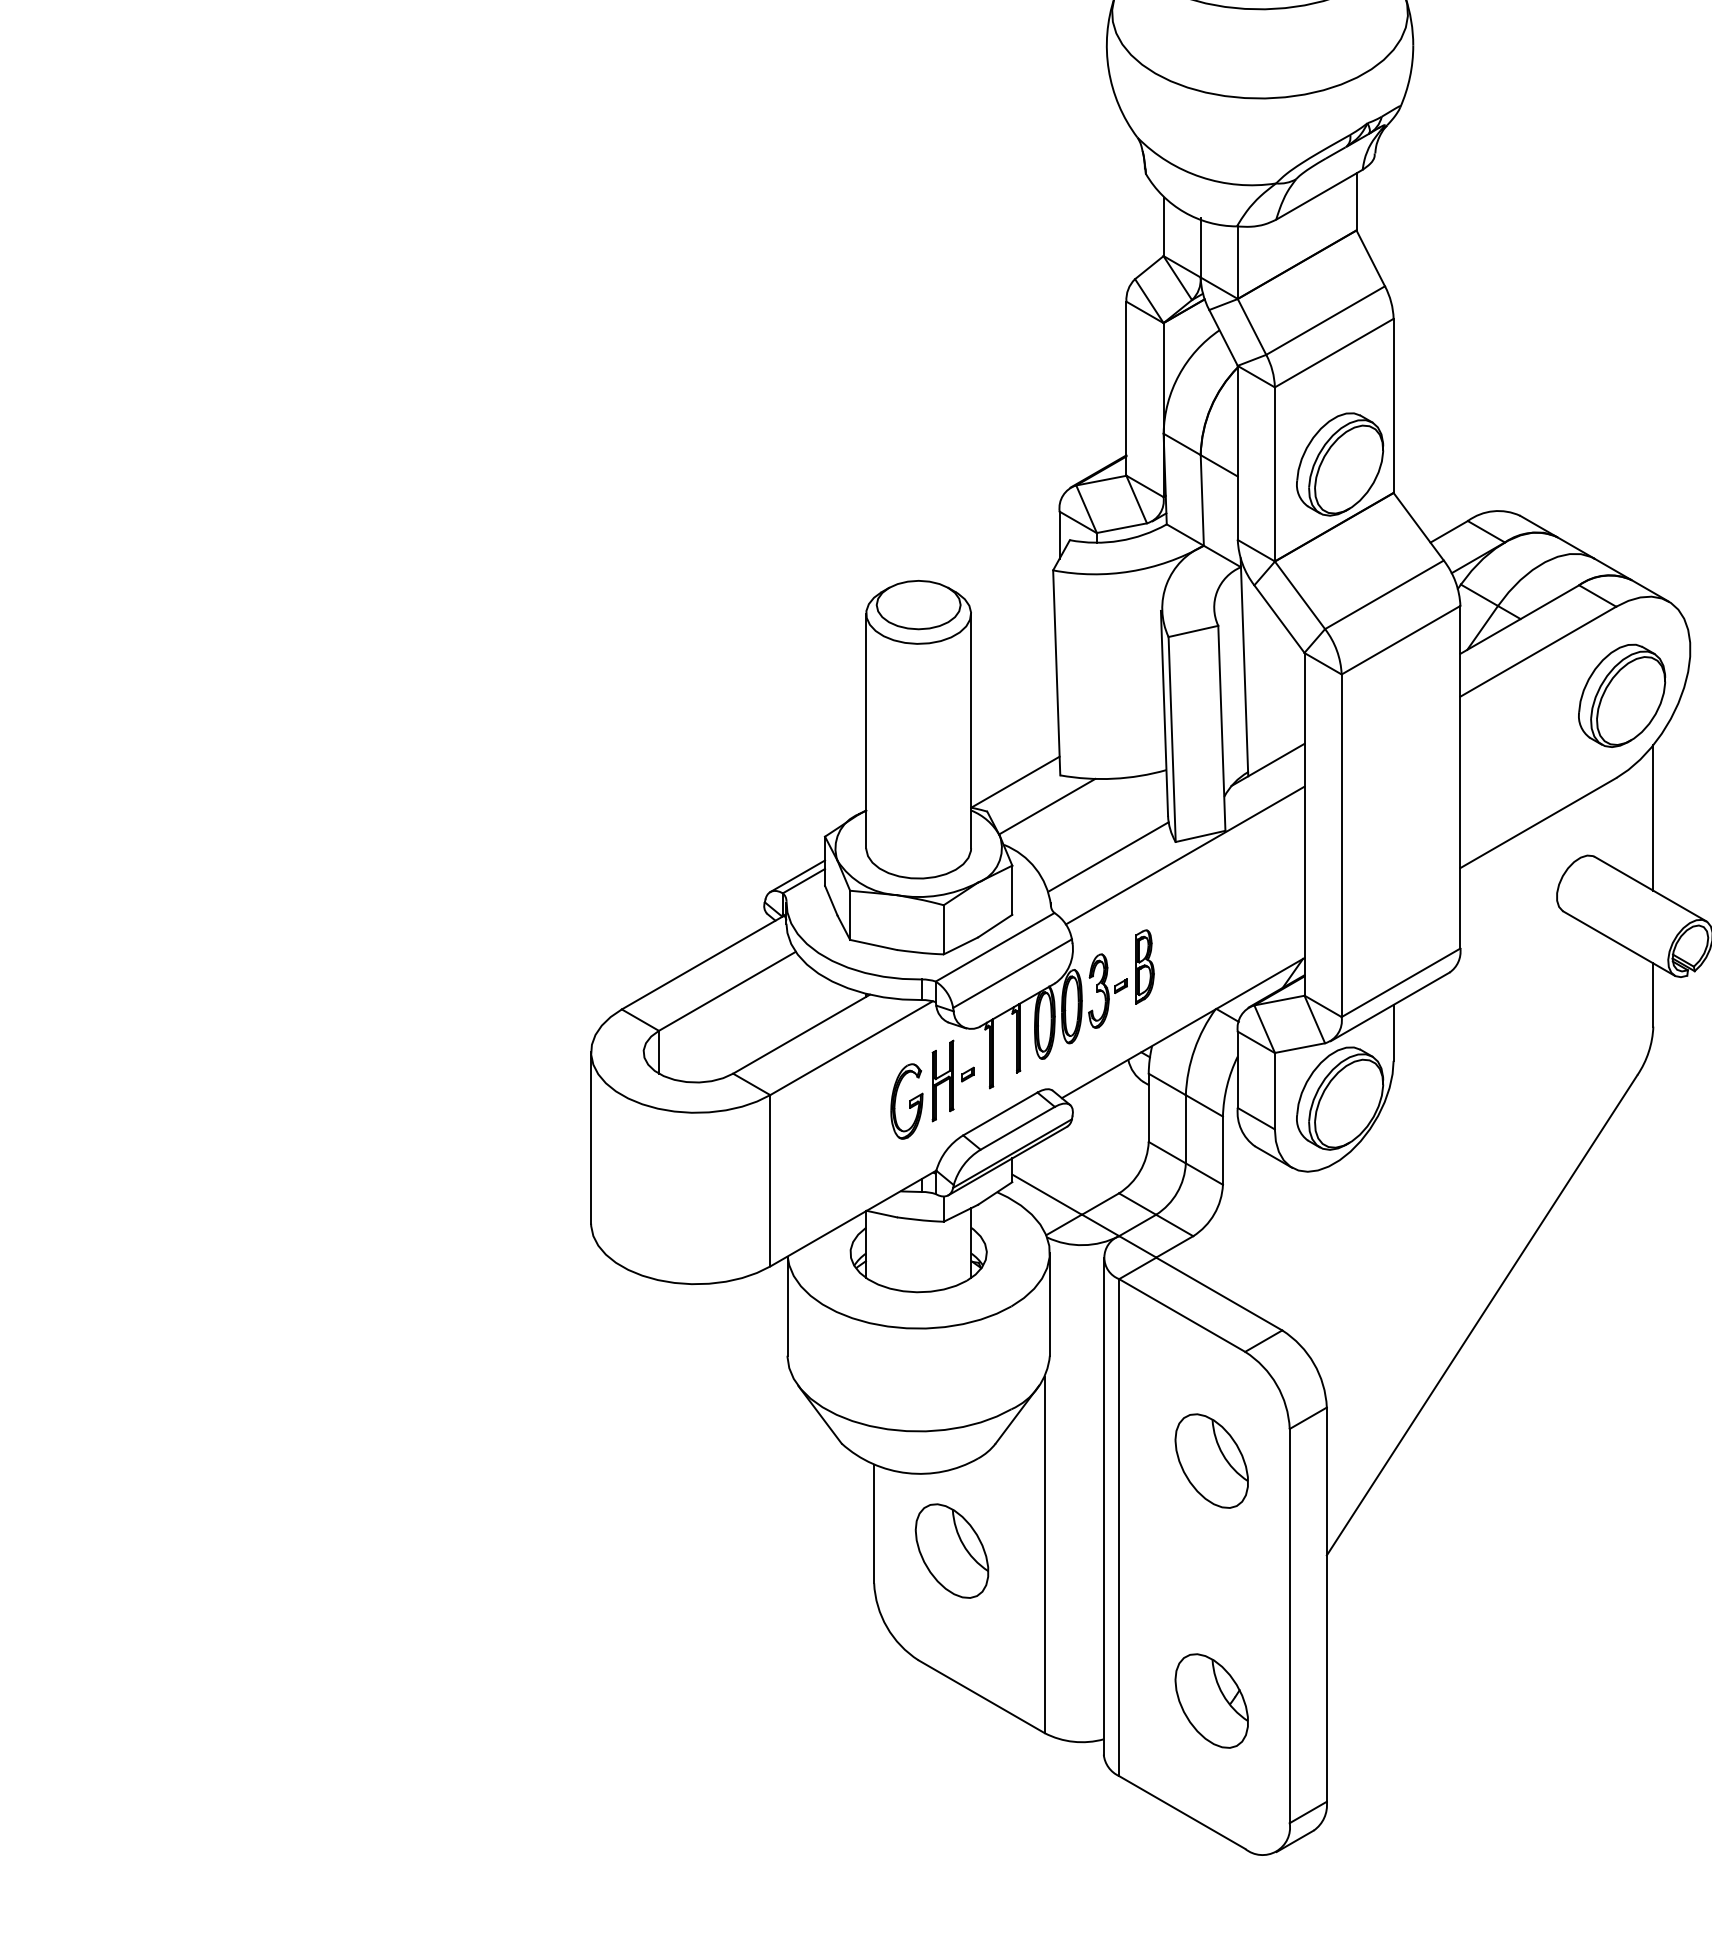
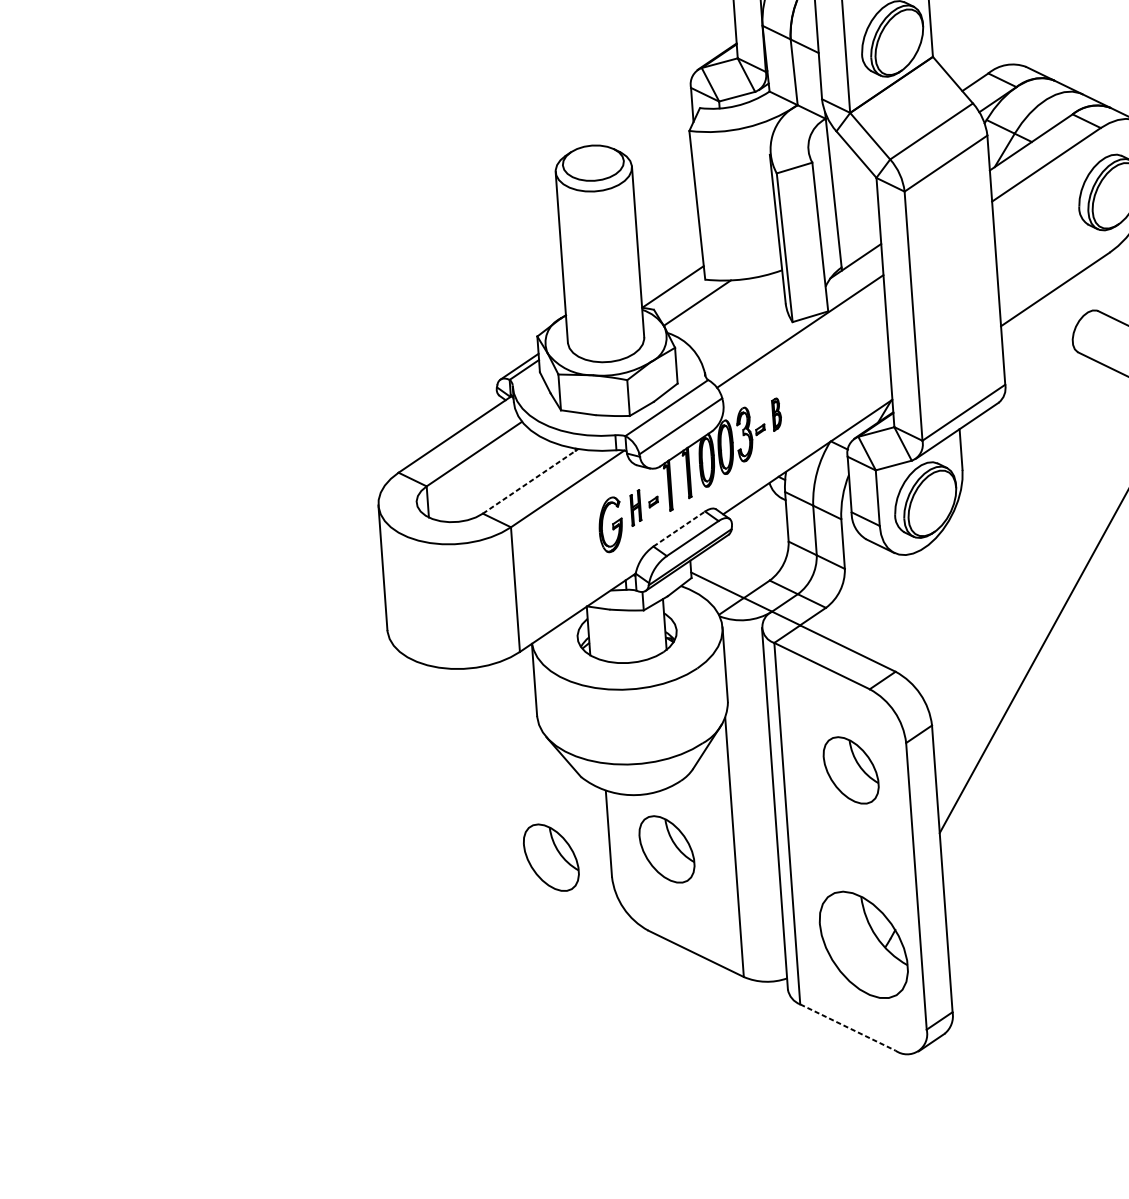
line: (1108, 856) -> (744, 336), removed
part: (1144, 966) -> (776, 414), size x0.6
line: (801, 1034) -> (530, 481), solid -> dashed
part: (942, 1080) -> (635, 507), size x0.6
line: (1000, 1113) -> (679, 528), solid -> dashed
part: (792, 1550) -> (550, 857), added
part: (1211, 1700) -> (863, 944), size x1.6
line: (1182, 1812) -> (848, 1027), solid -> dashed

